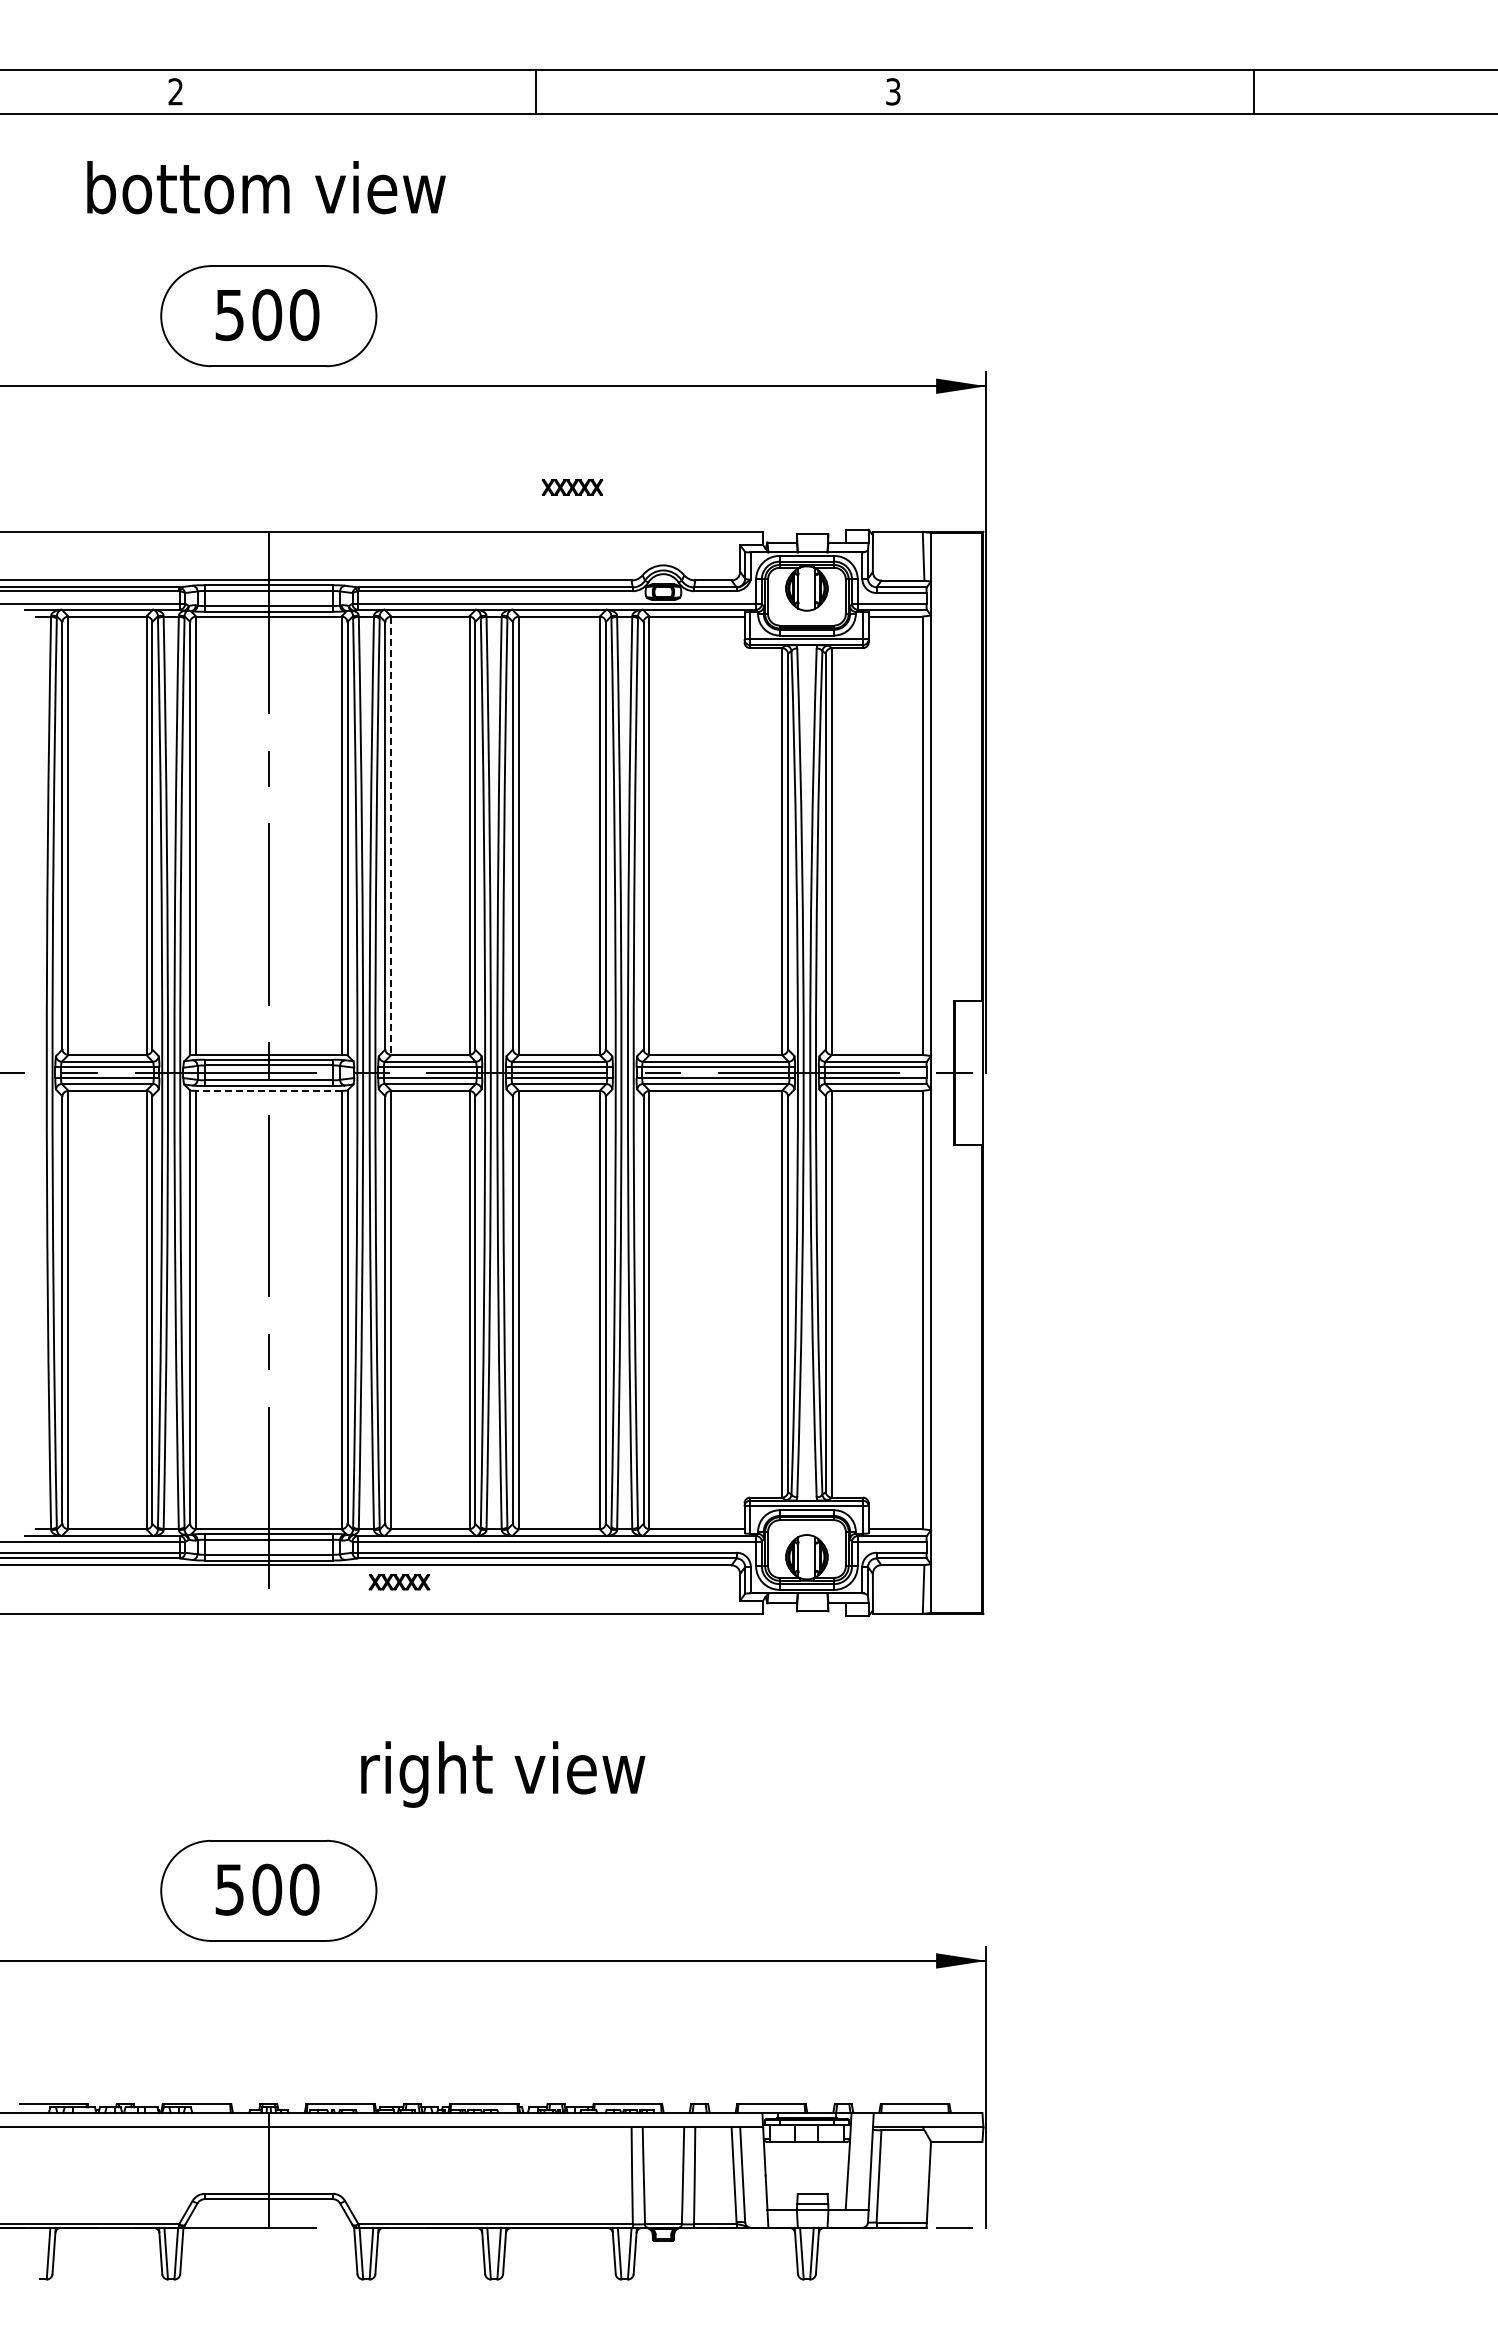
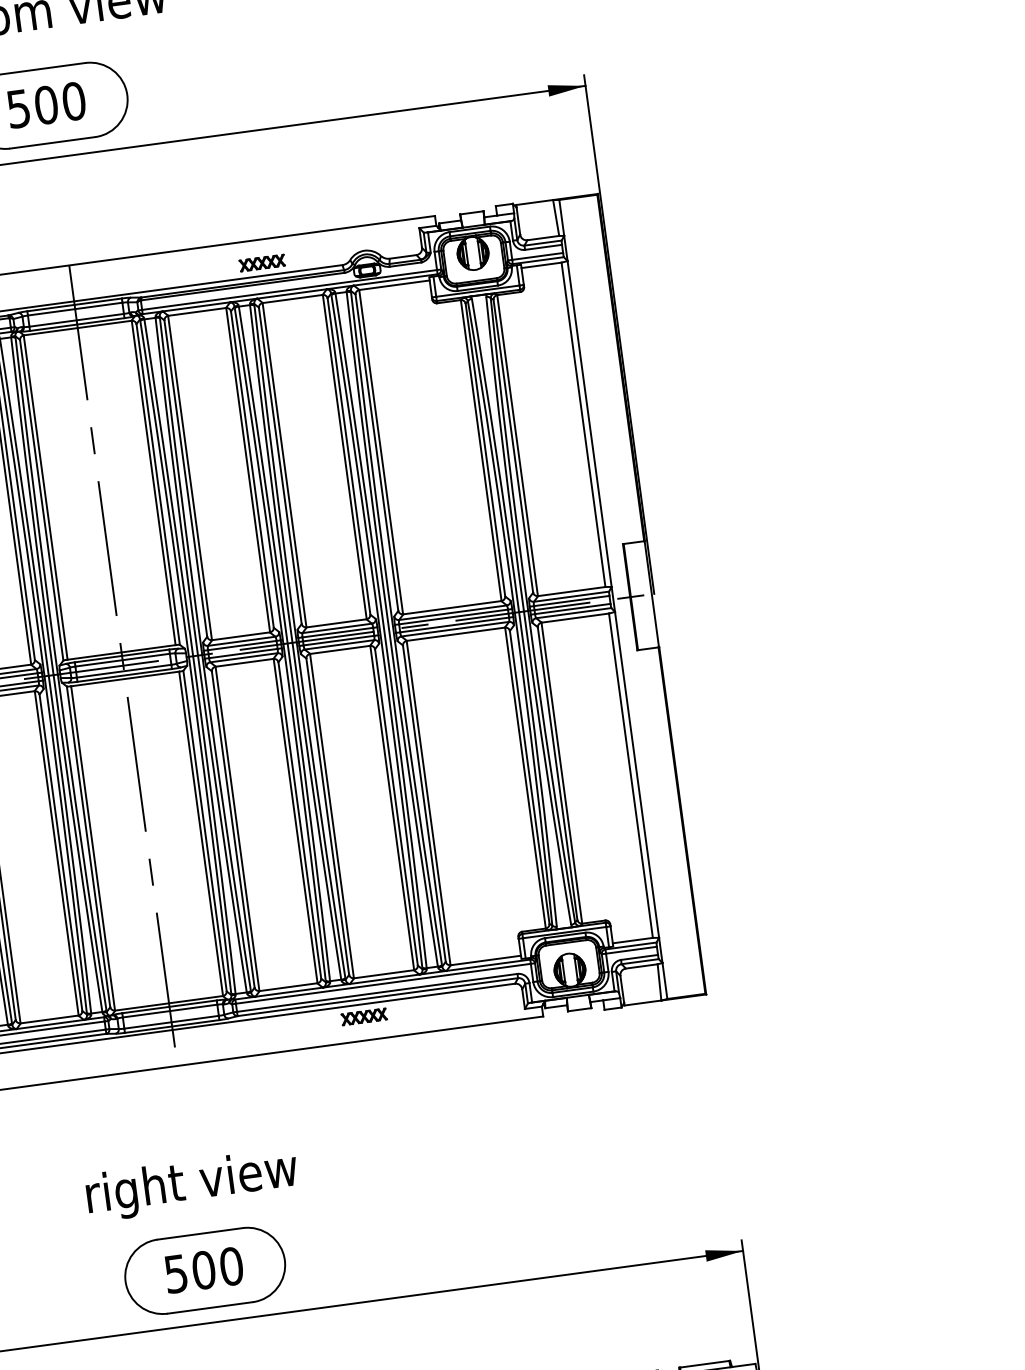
part: (572, 487) -> (262, 263), moved
line: (391, 836) -> (190, 478), dashed -> solid
line: (268, 1090) -> (124, 678), dashed -> solid
part: (399, 1582) -> (364, 1017), moved
text: (503, 1774) -> (192, 1184), moved

